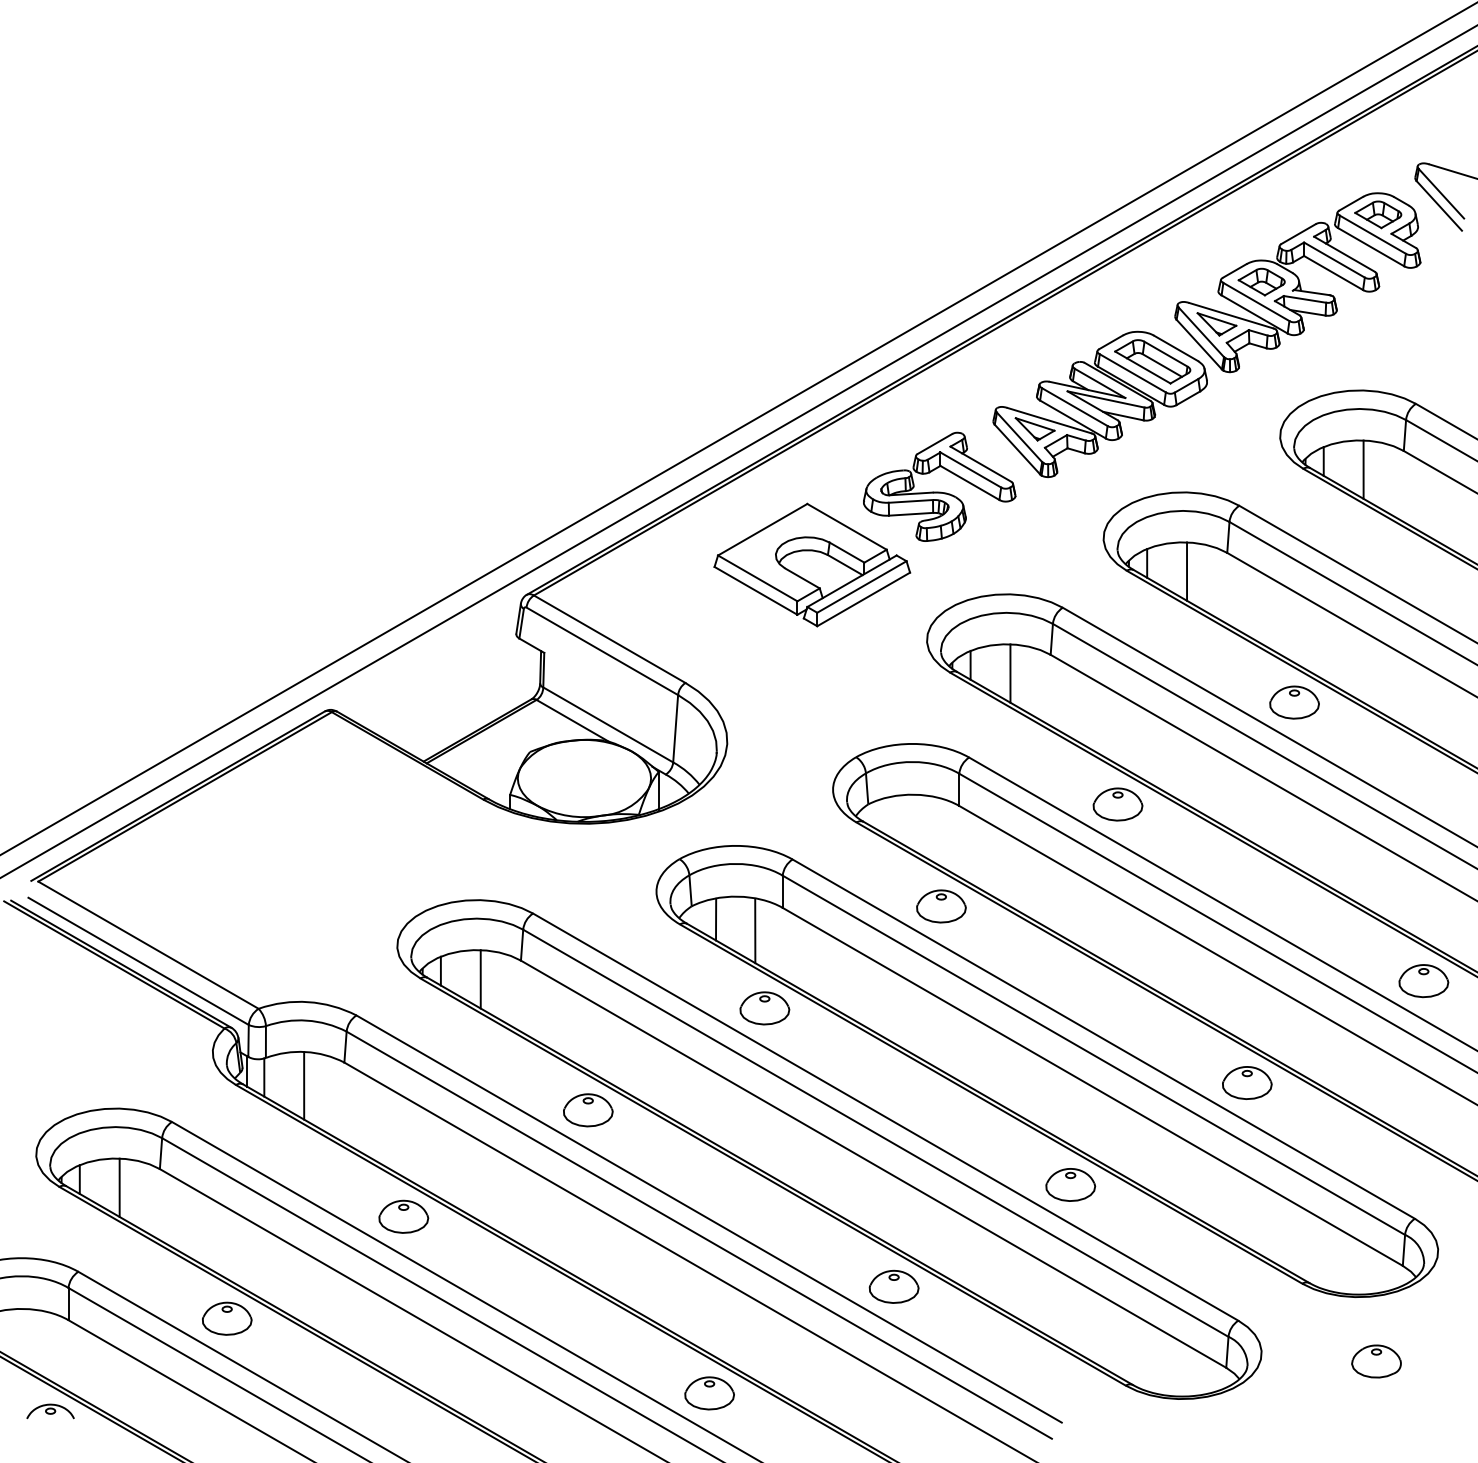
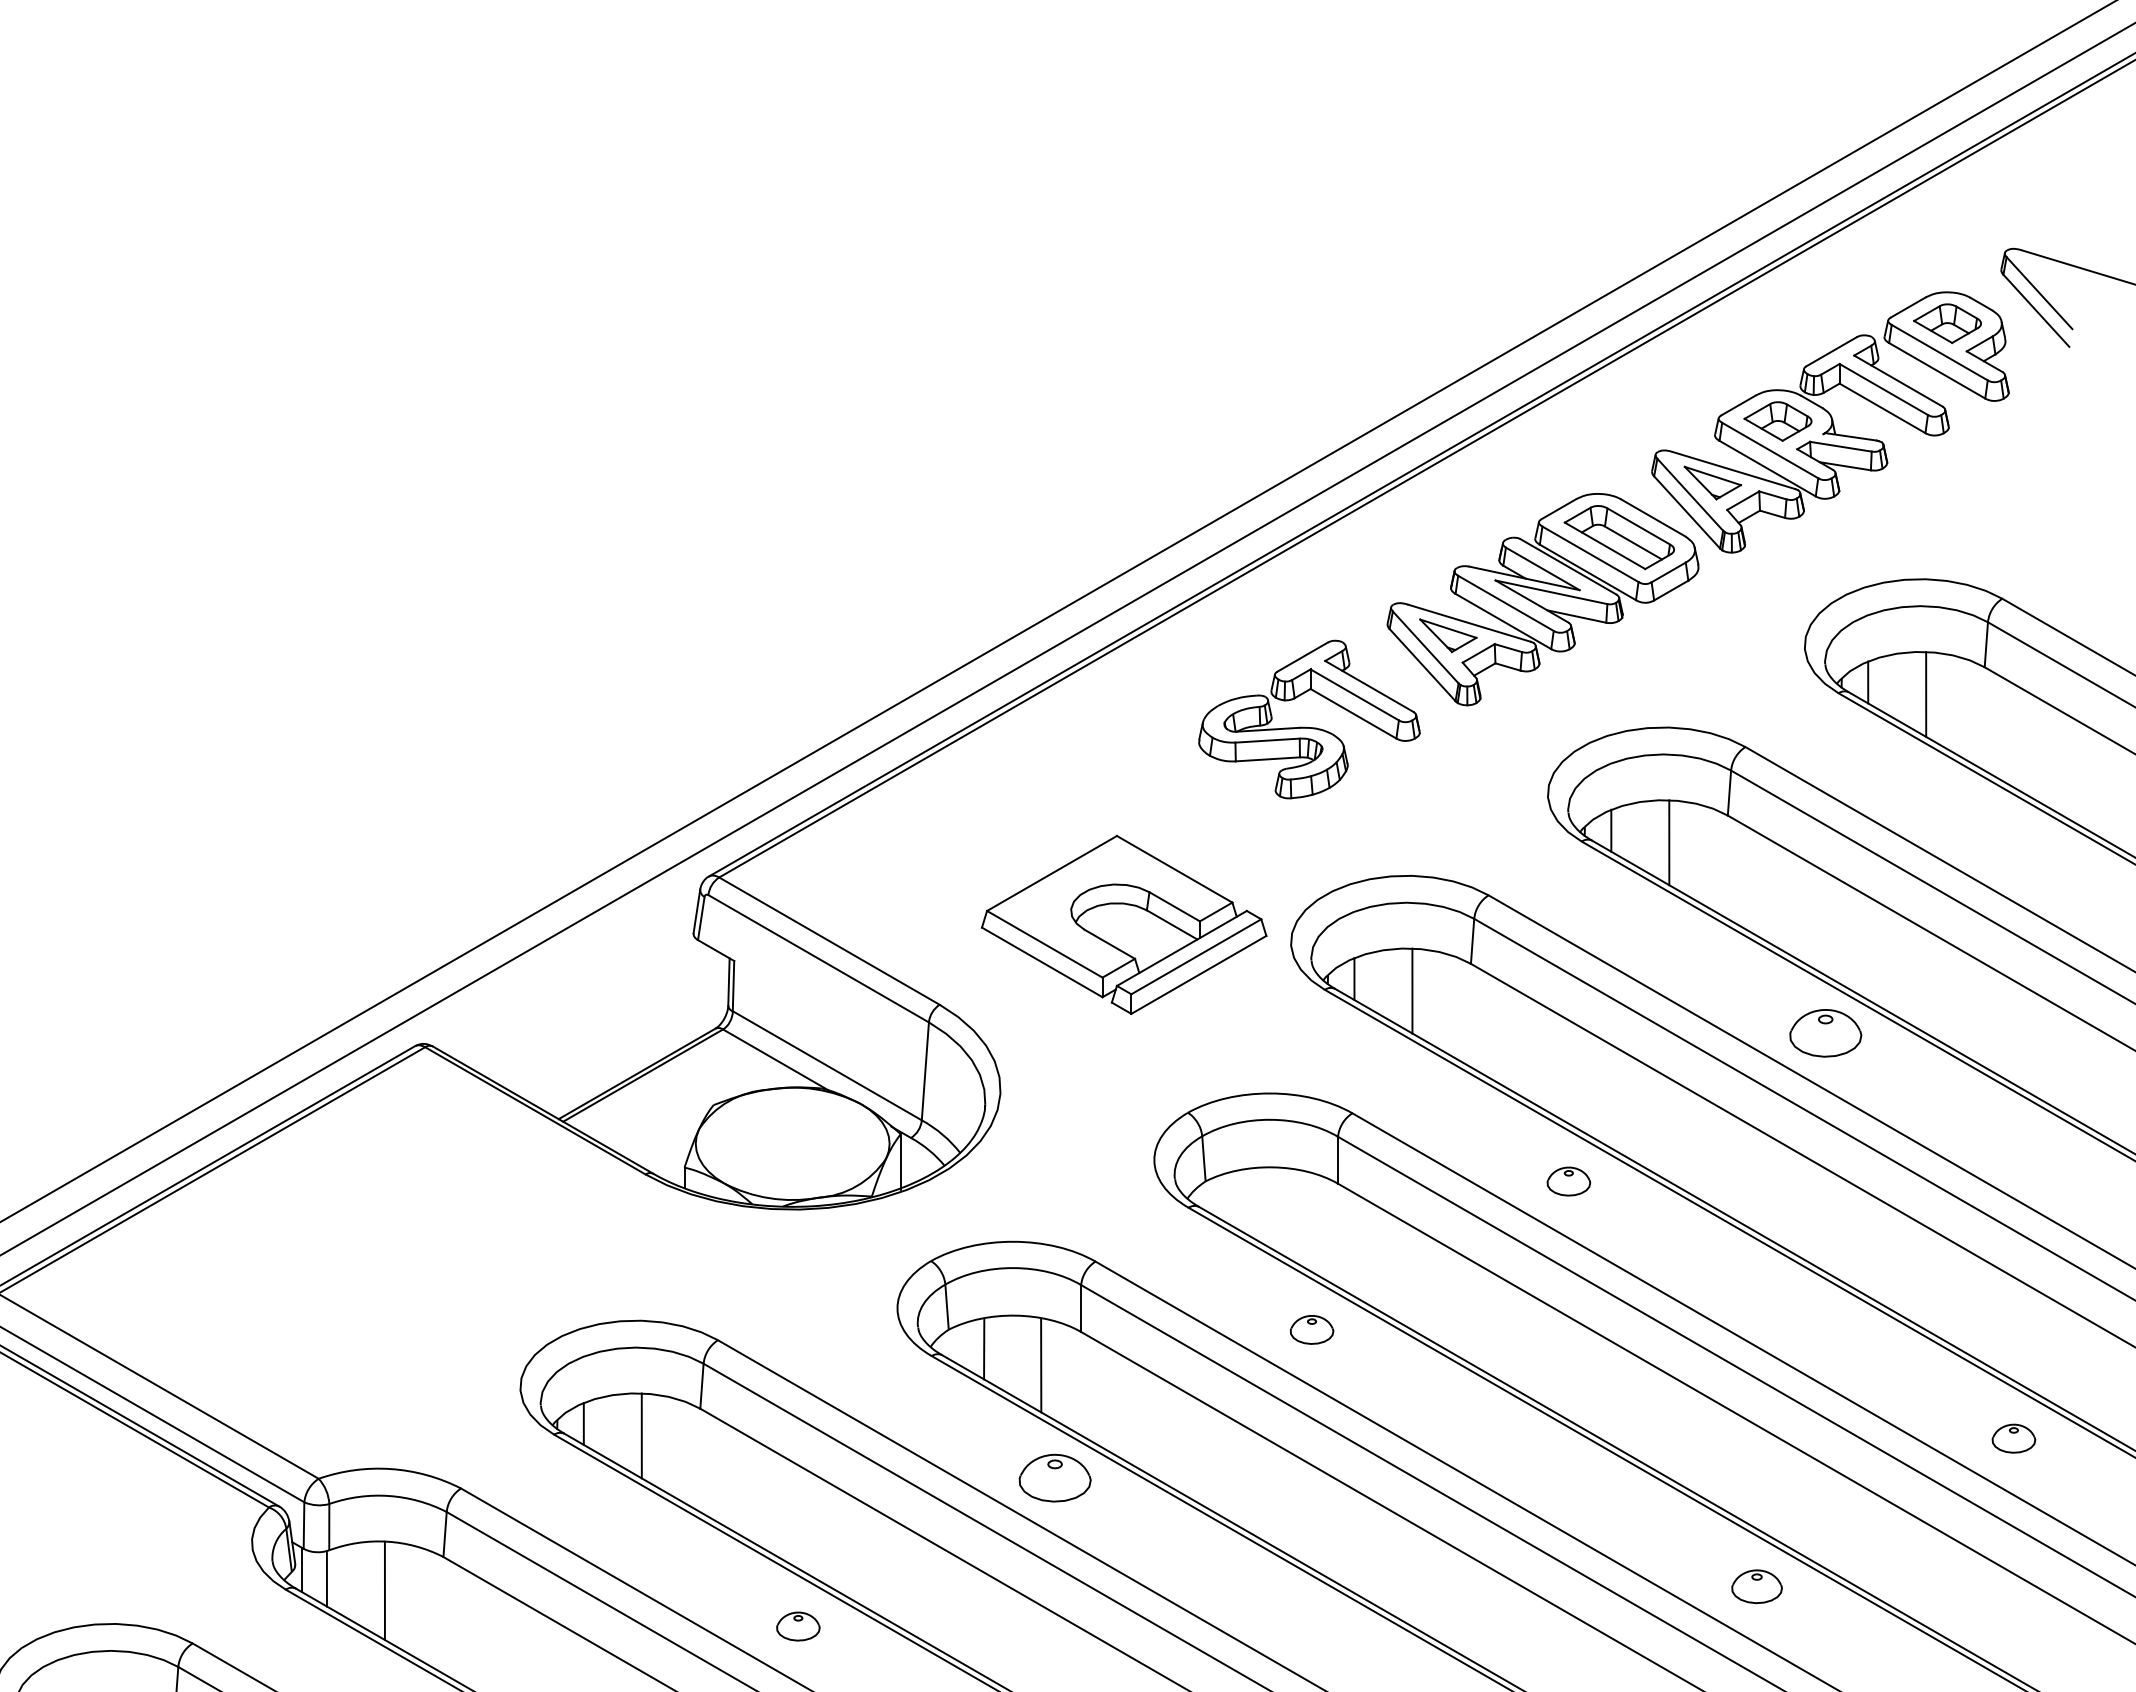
part: (812, 564) -> (1124, 924), moved
part: (1117, 804) -> (1568, 1181), size x0.6
part: (941, 906) -> (1312, 1329), size x0.6
part: (1423, 981) -> (2013, 1439), size x0.6
part: (1247, 1082) -> (1757, 1585), size x0.7
part: (588, 1110) -> (798, 1626), size x0.6

